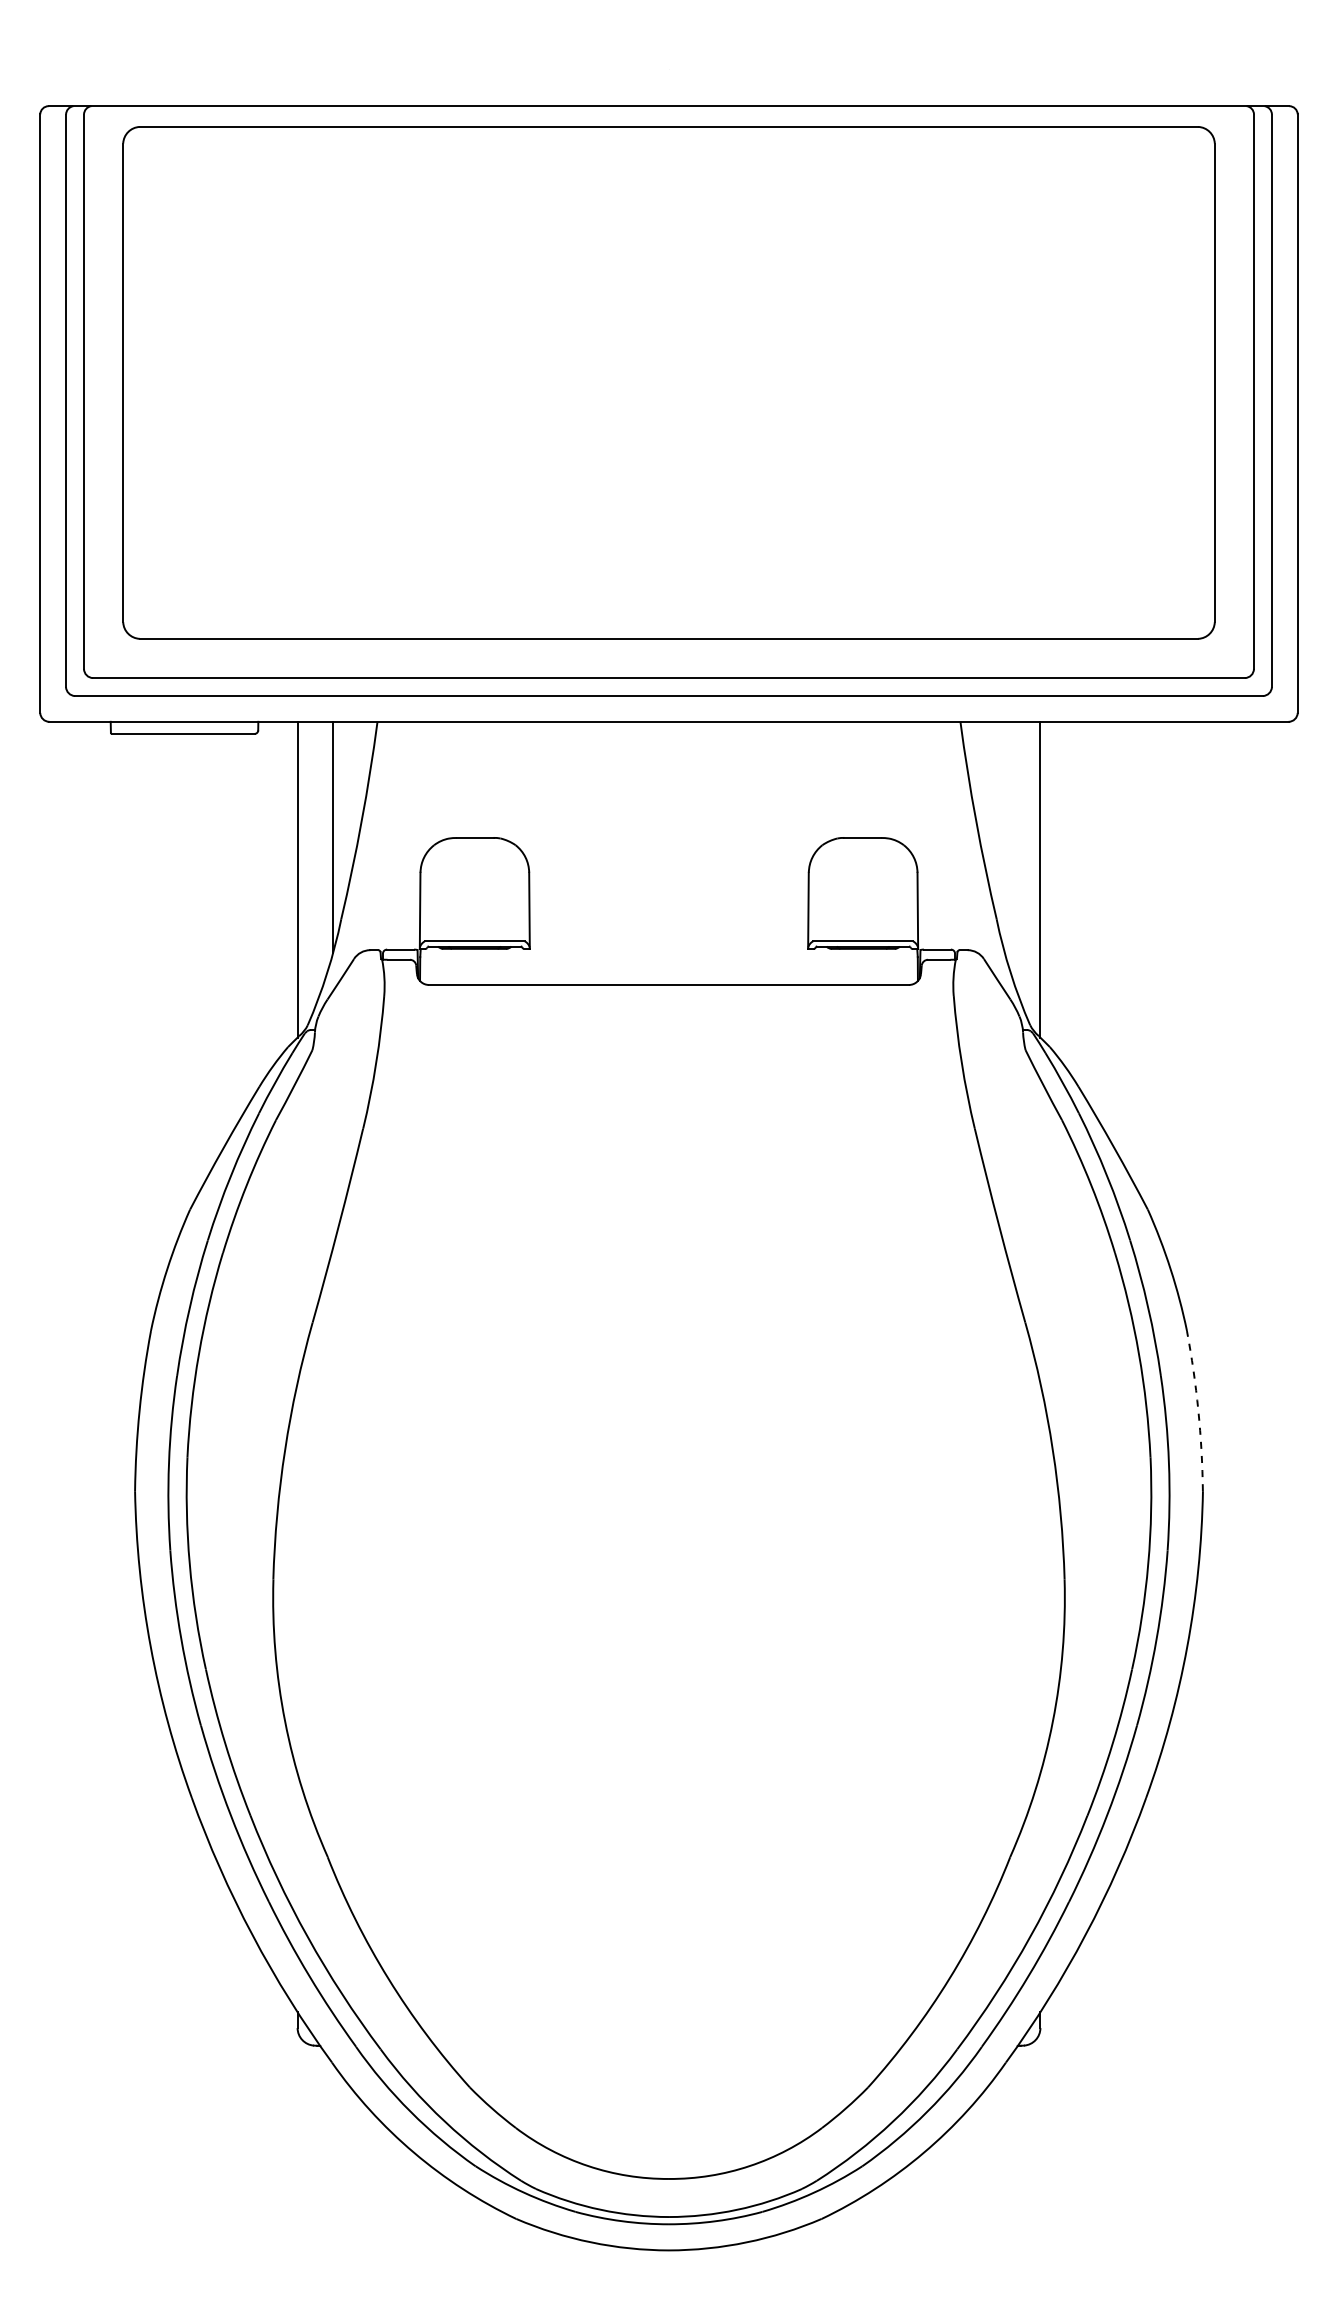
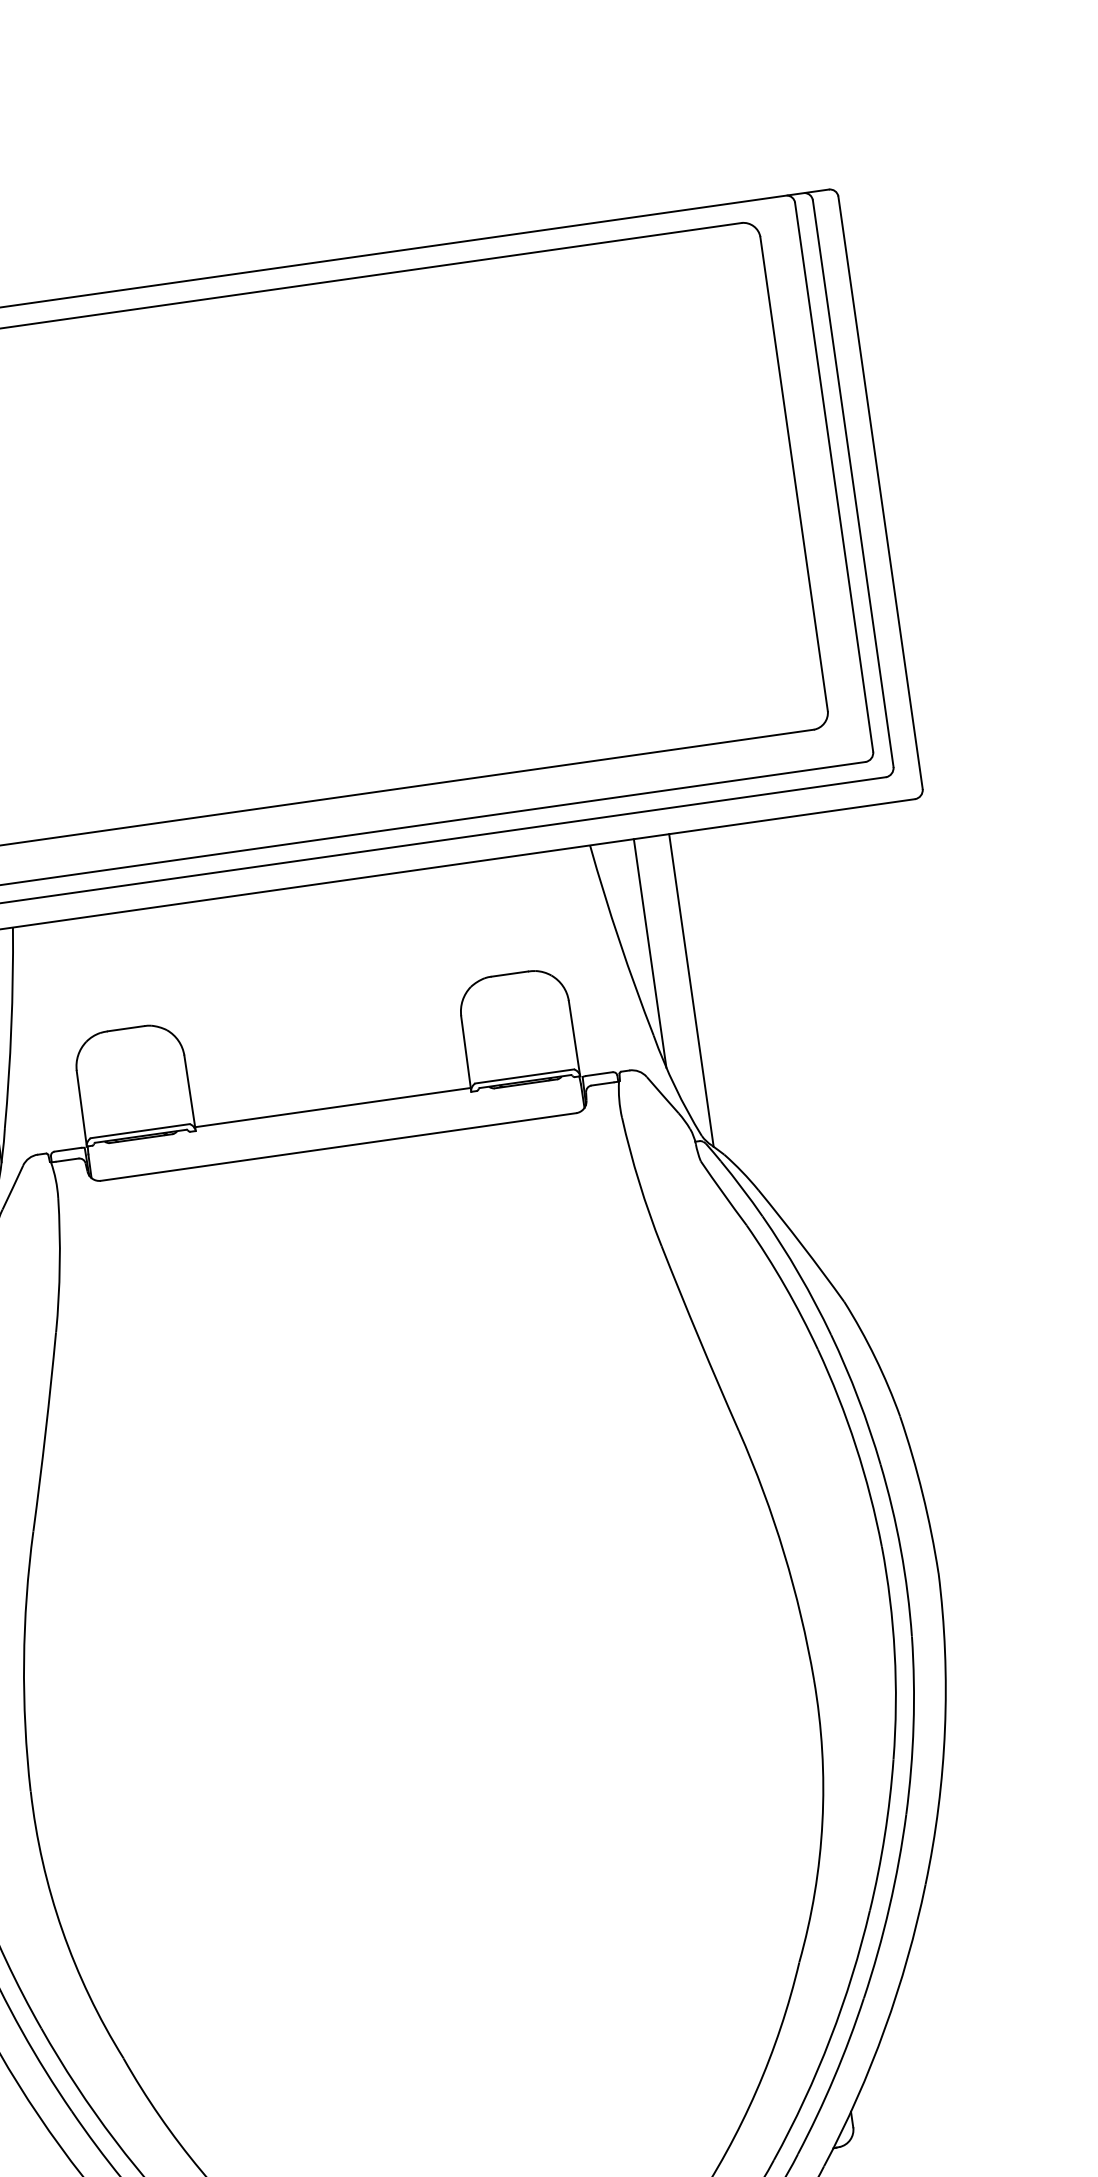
line: (1004, 836) -> (649, 952), added
line: (668, 945) -> (332, 1107), added
arc: (1198, 1410) -> (922, 1493), dashed -> solid

